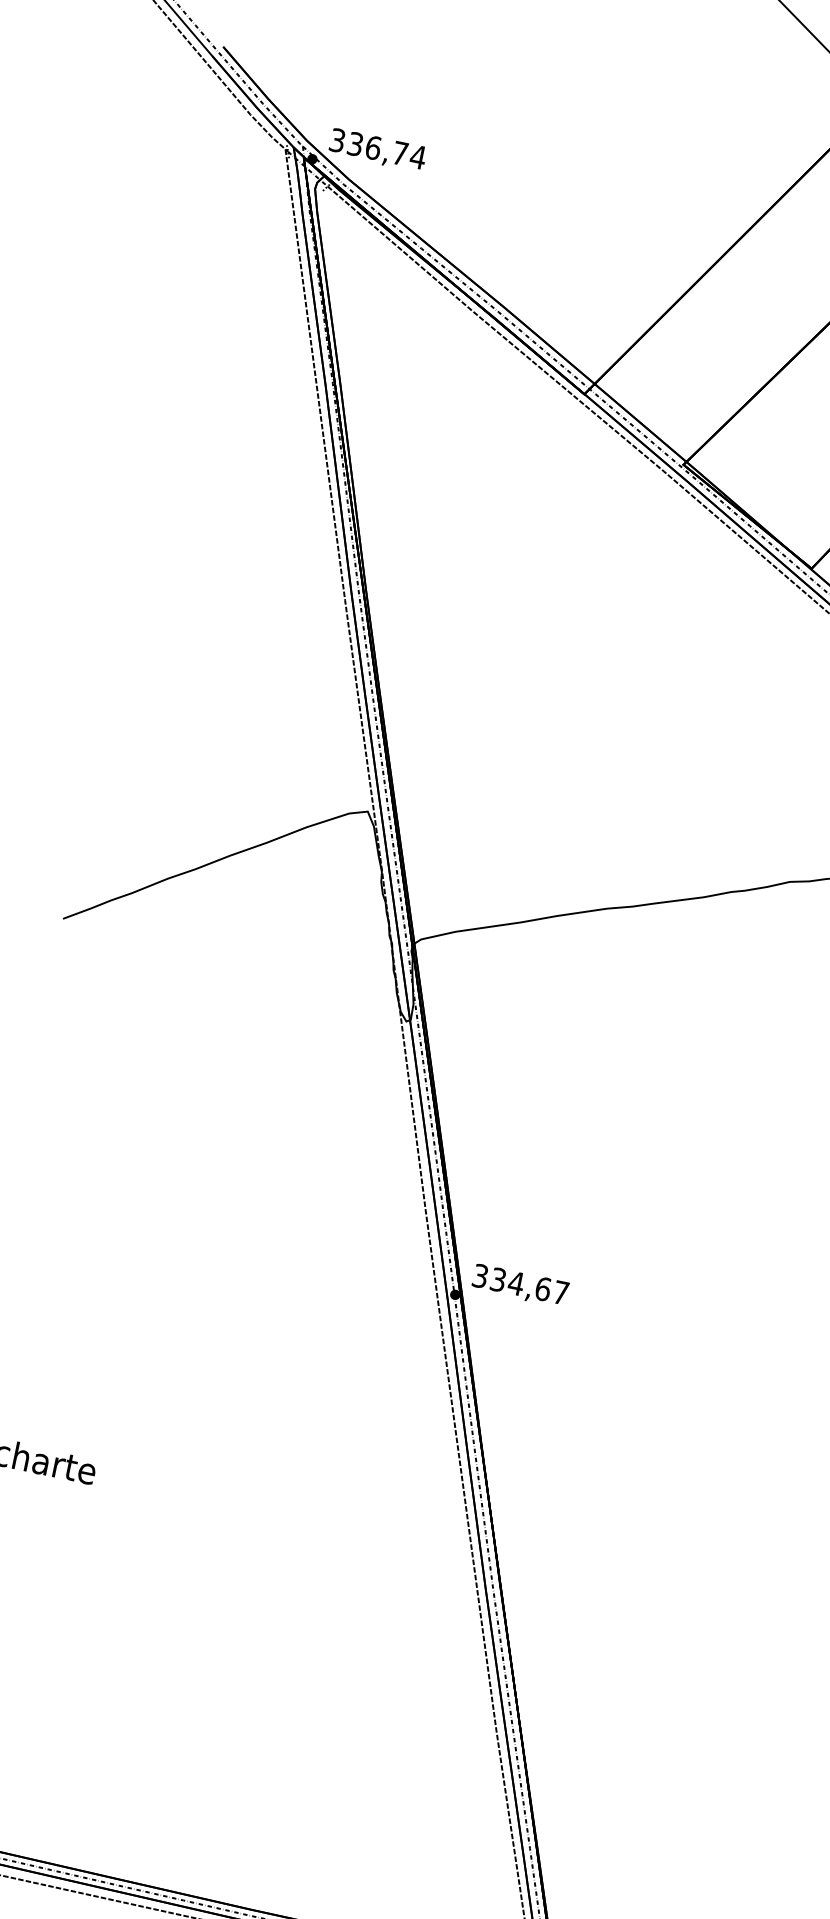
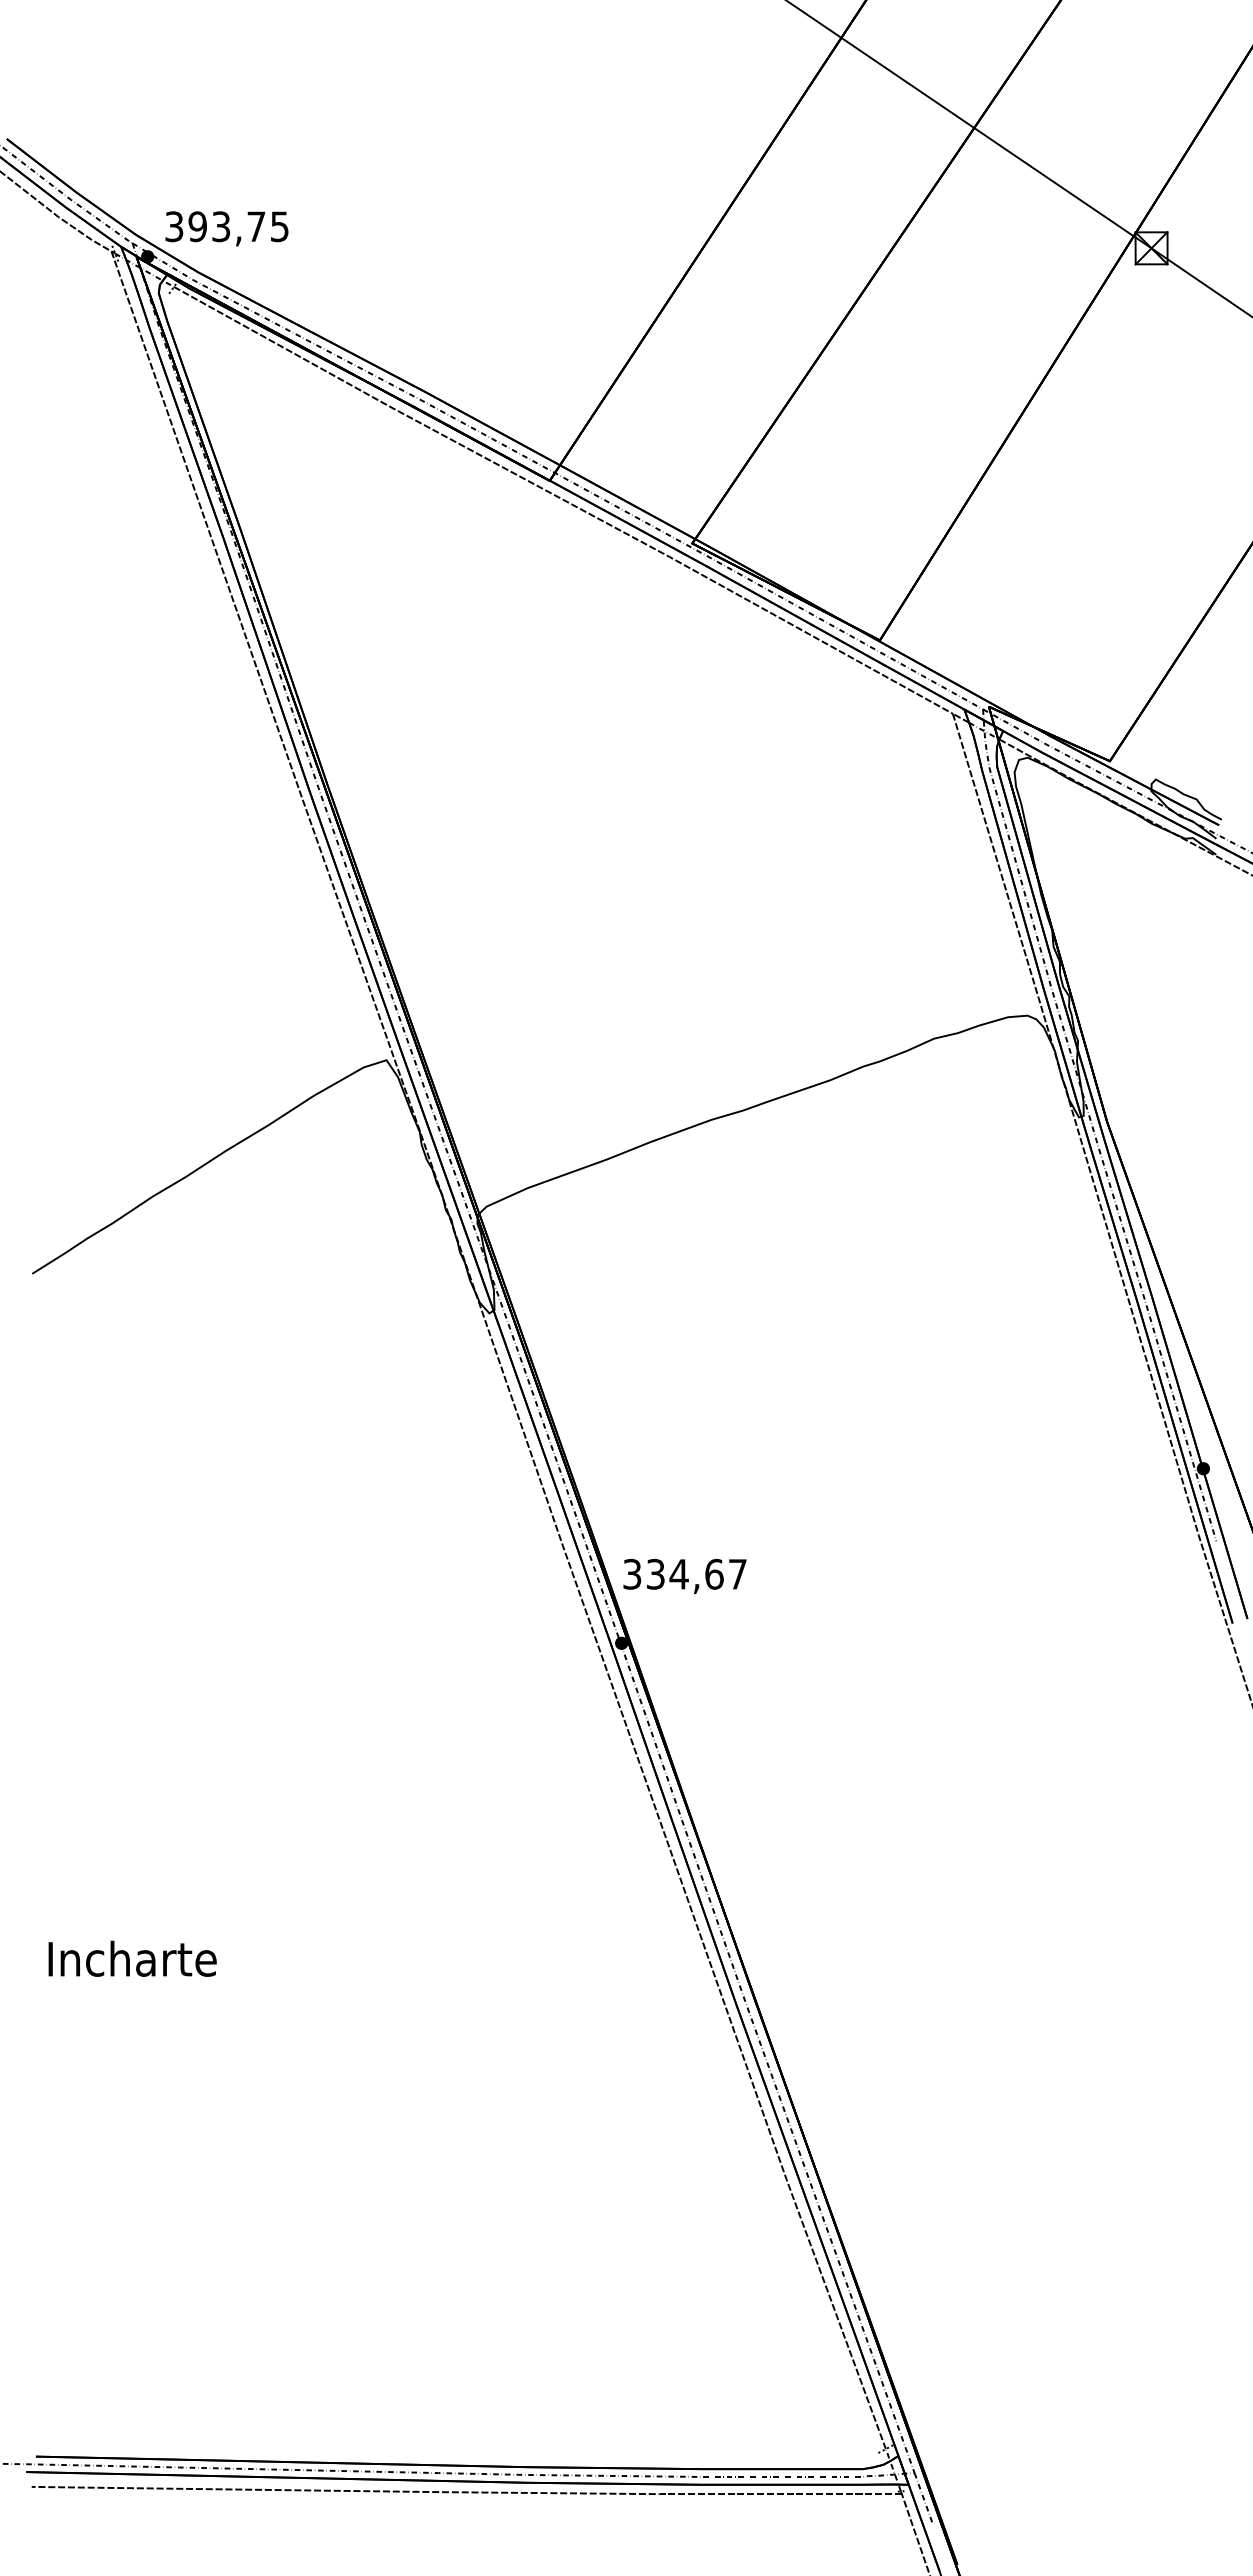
text: (386, 150) -> (238, 226), 336,74 -> 393,75
text: (519, 1286) -> (684, 1576), moved

